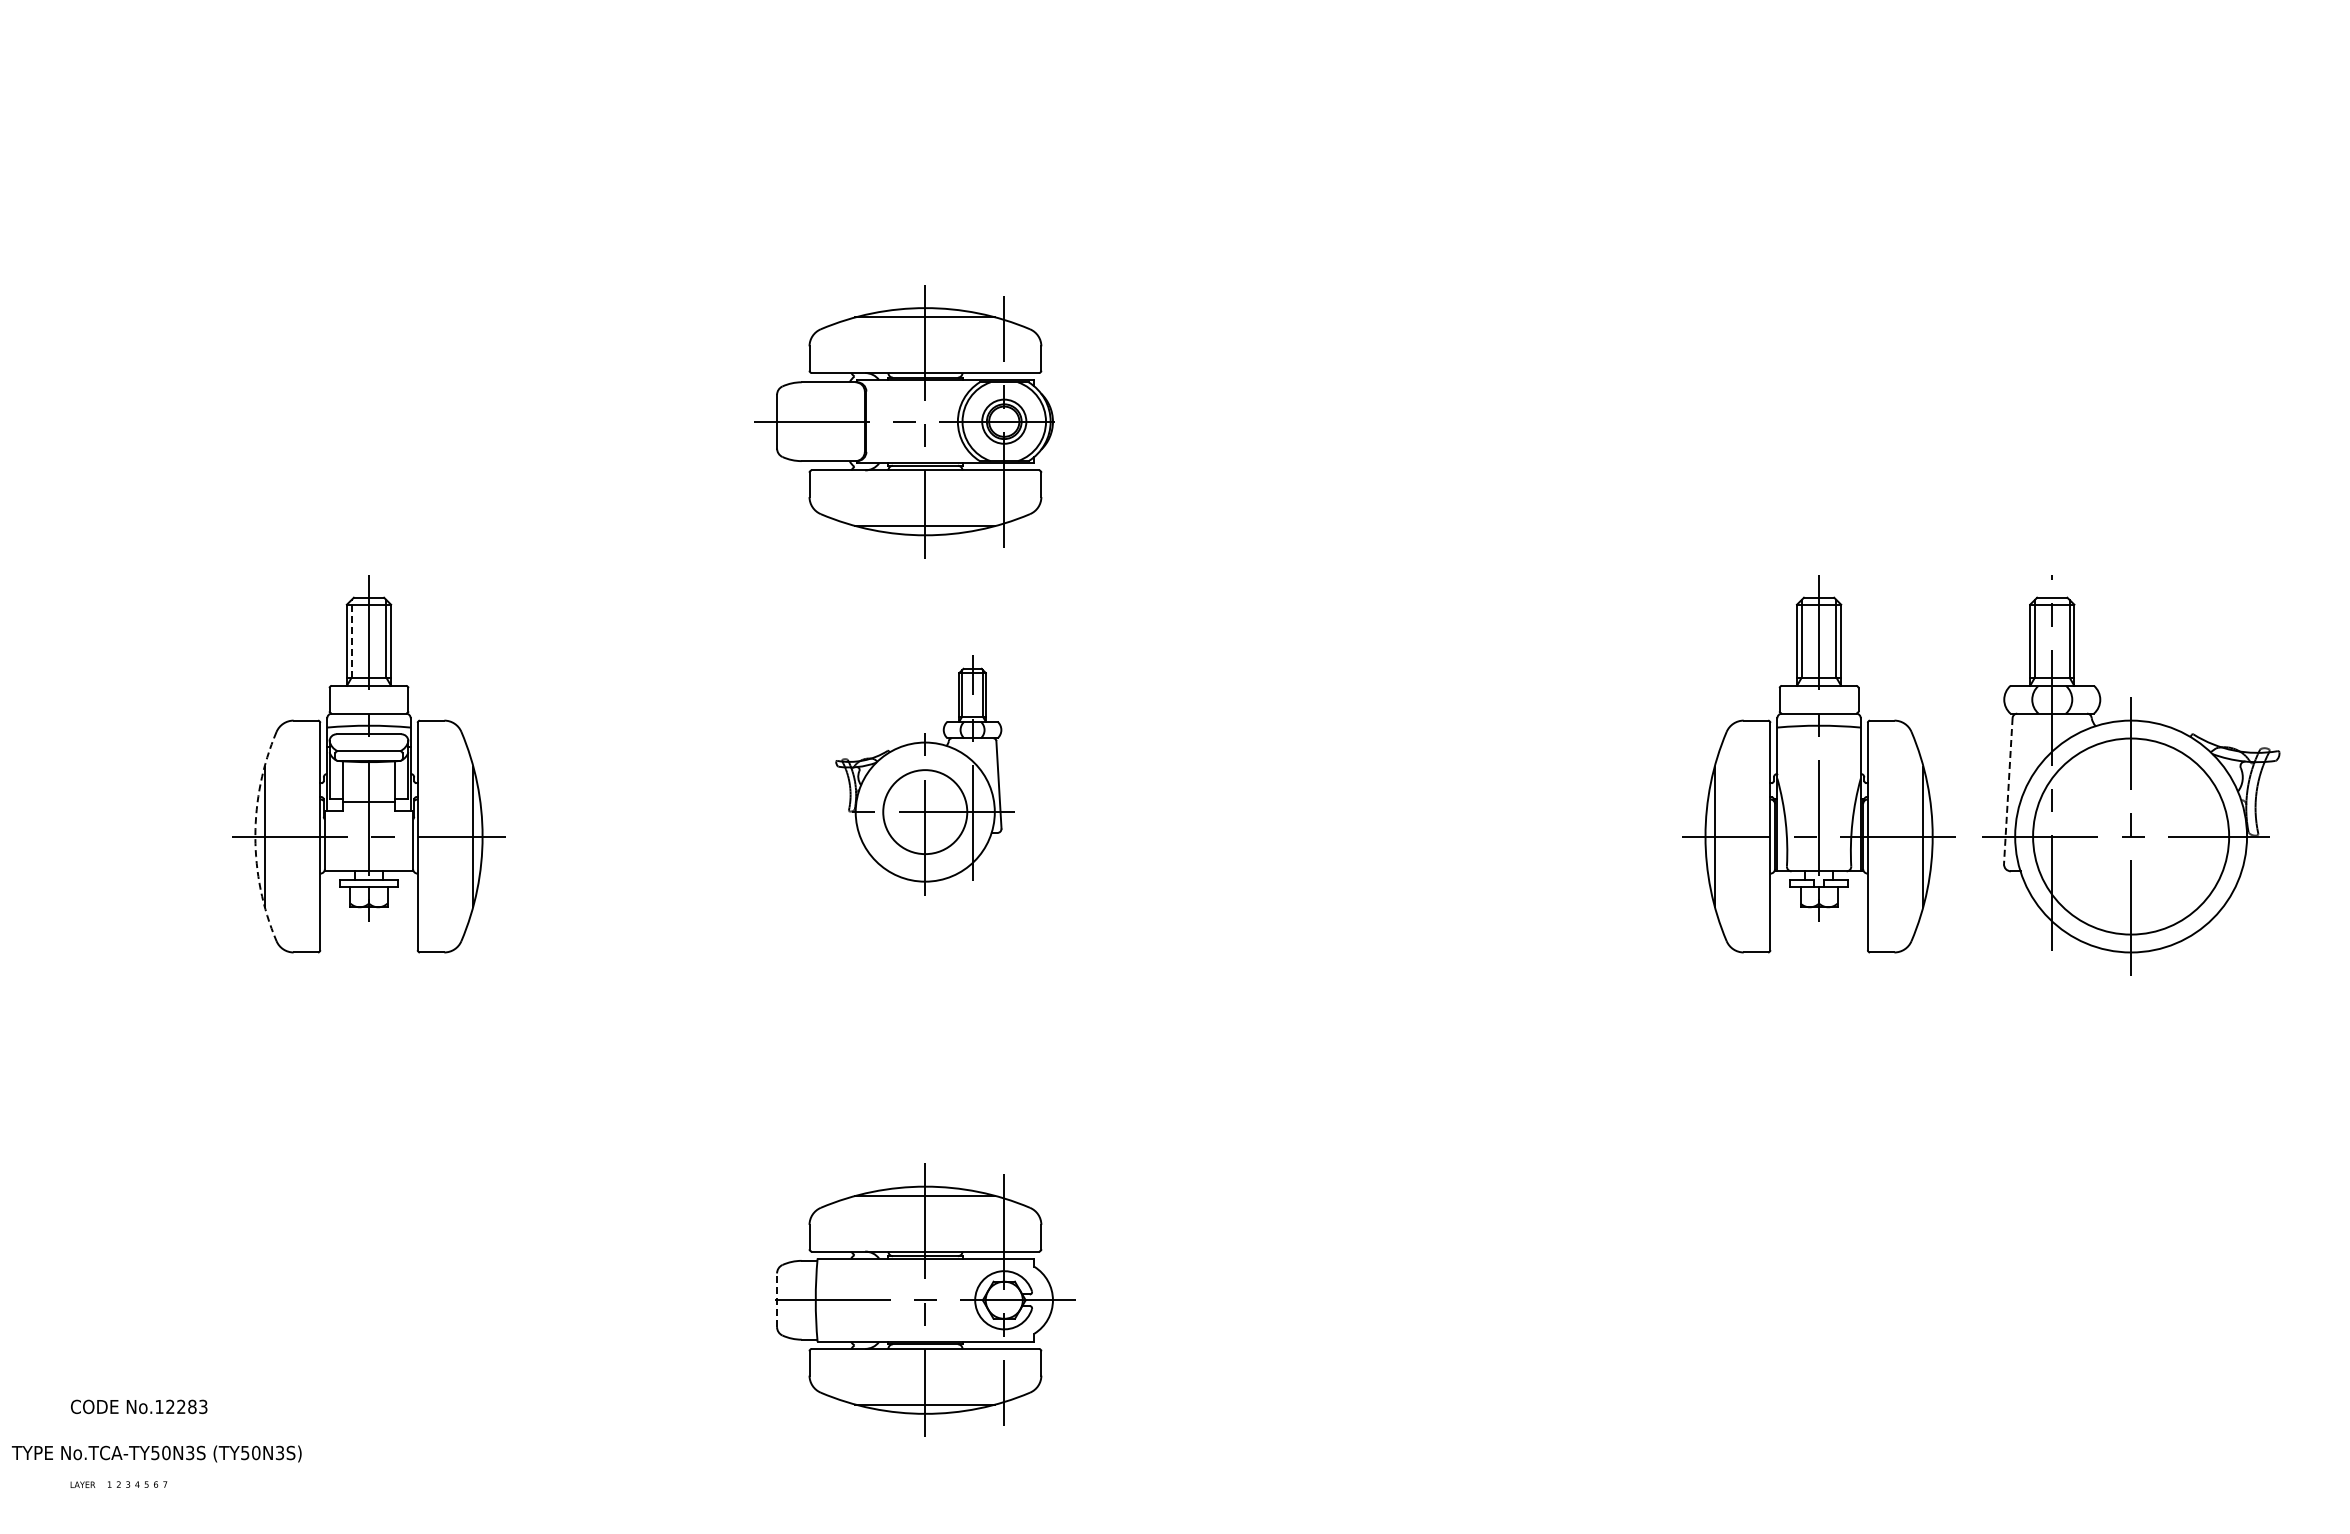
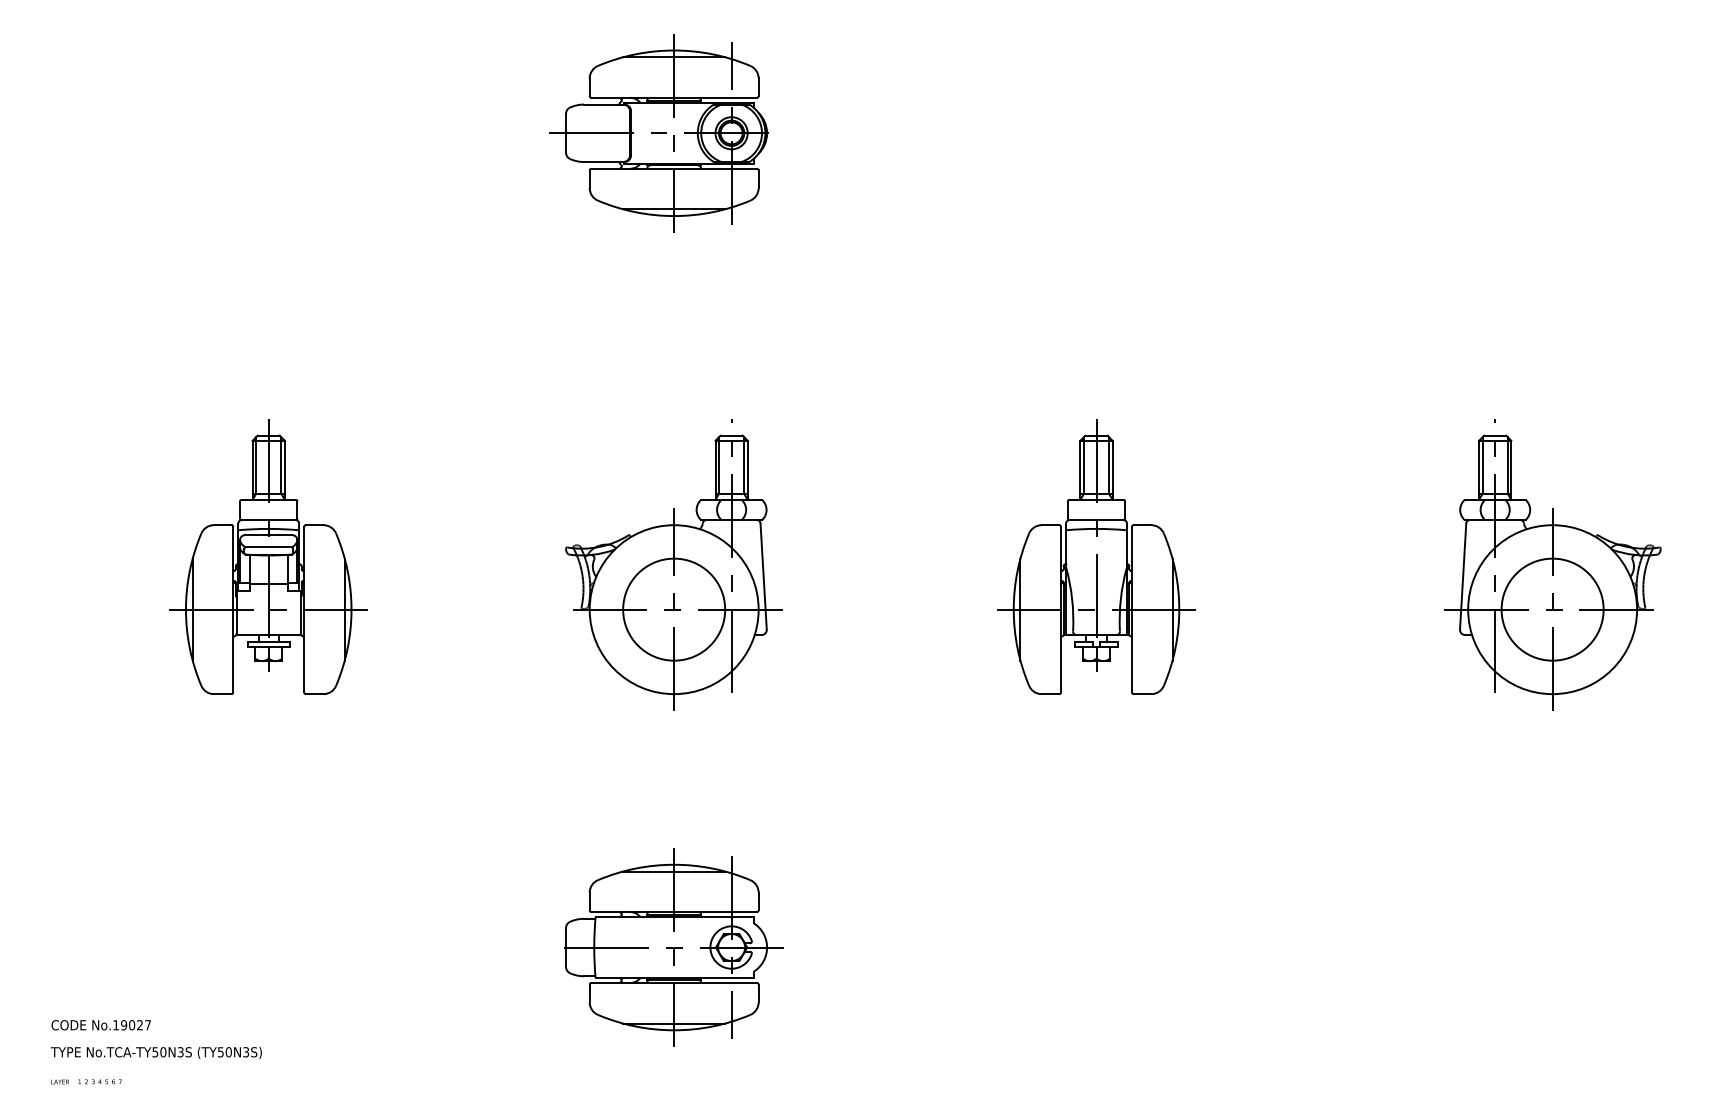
part: (904, 421) -> (658, 133), moved
line: (351, 638) -> (255, 465), dashed -> solid
part: (1818, 764) -> (1096, 557), moved
part: (924, 775) -> (673, 565), size x1.67
line: (2008, 791) -> (1463, 576), dashed -> solid
arc: (255, 836) -> (186, 609), dashed -> solid
circle: (2131, 836) -> (1552, 609), size x0.71
line: (777, 1300) -> (566, 947), dashed -> solid
text: (186, 1406) -> (135, 1024), No.12283 -> No.19027
text: (156, 1453) -> (156, 1052), moved

